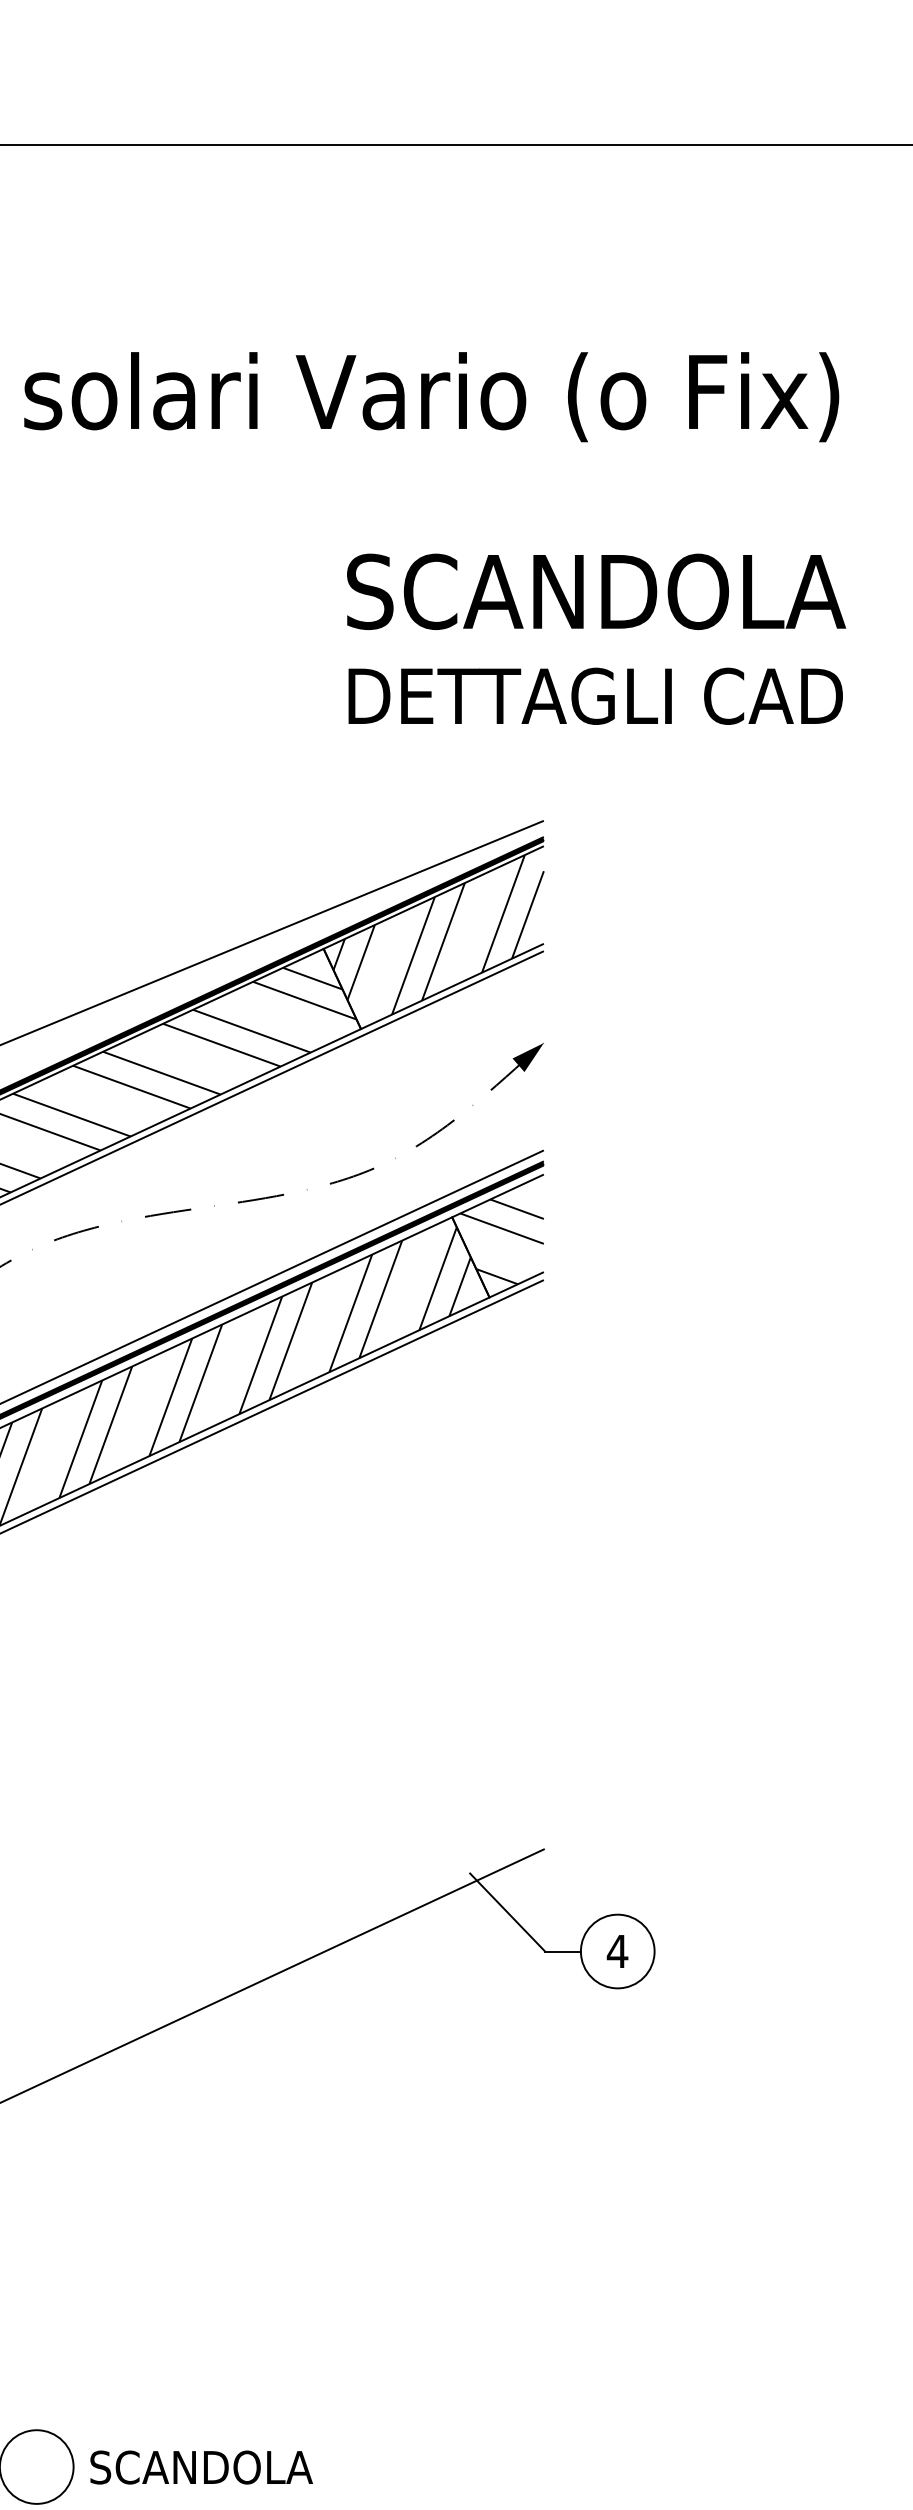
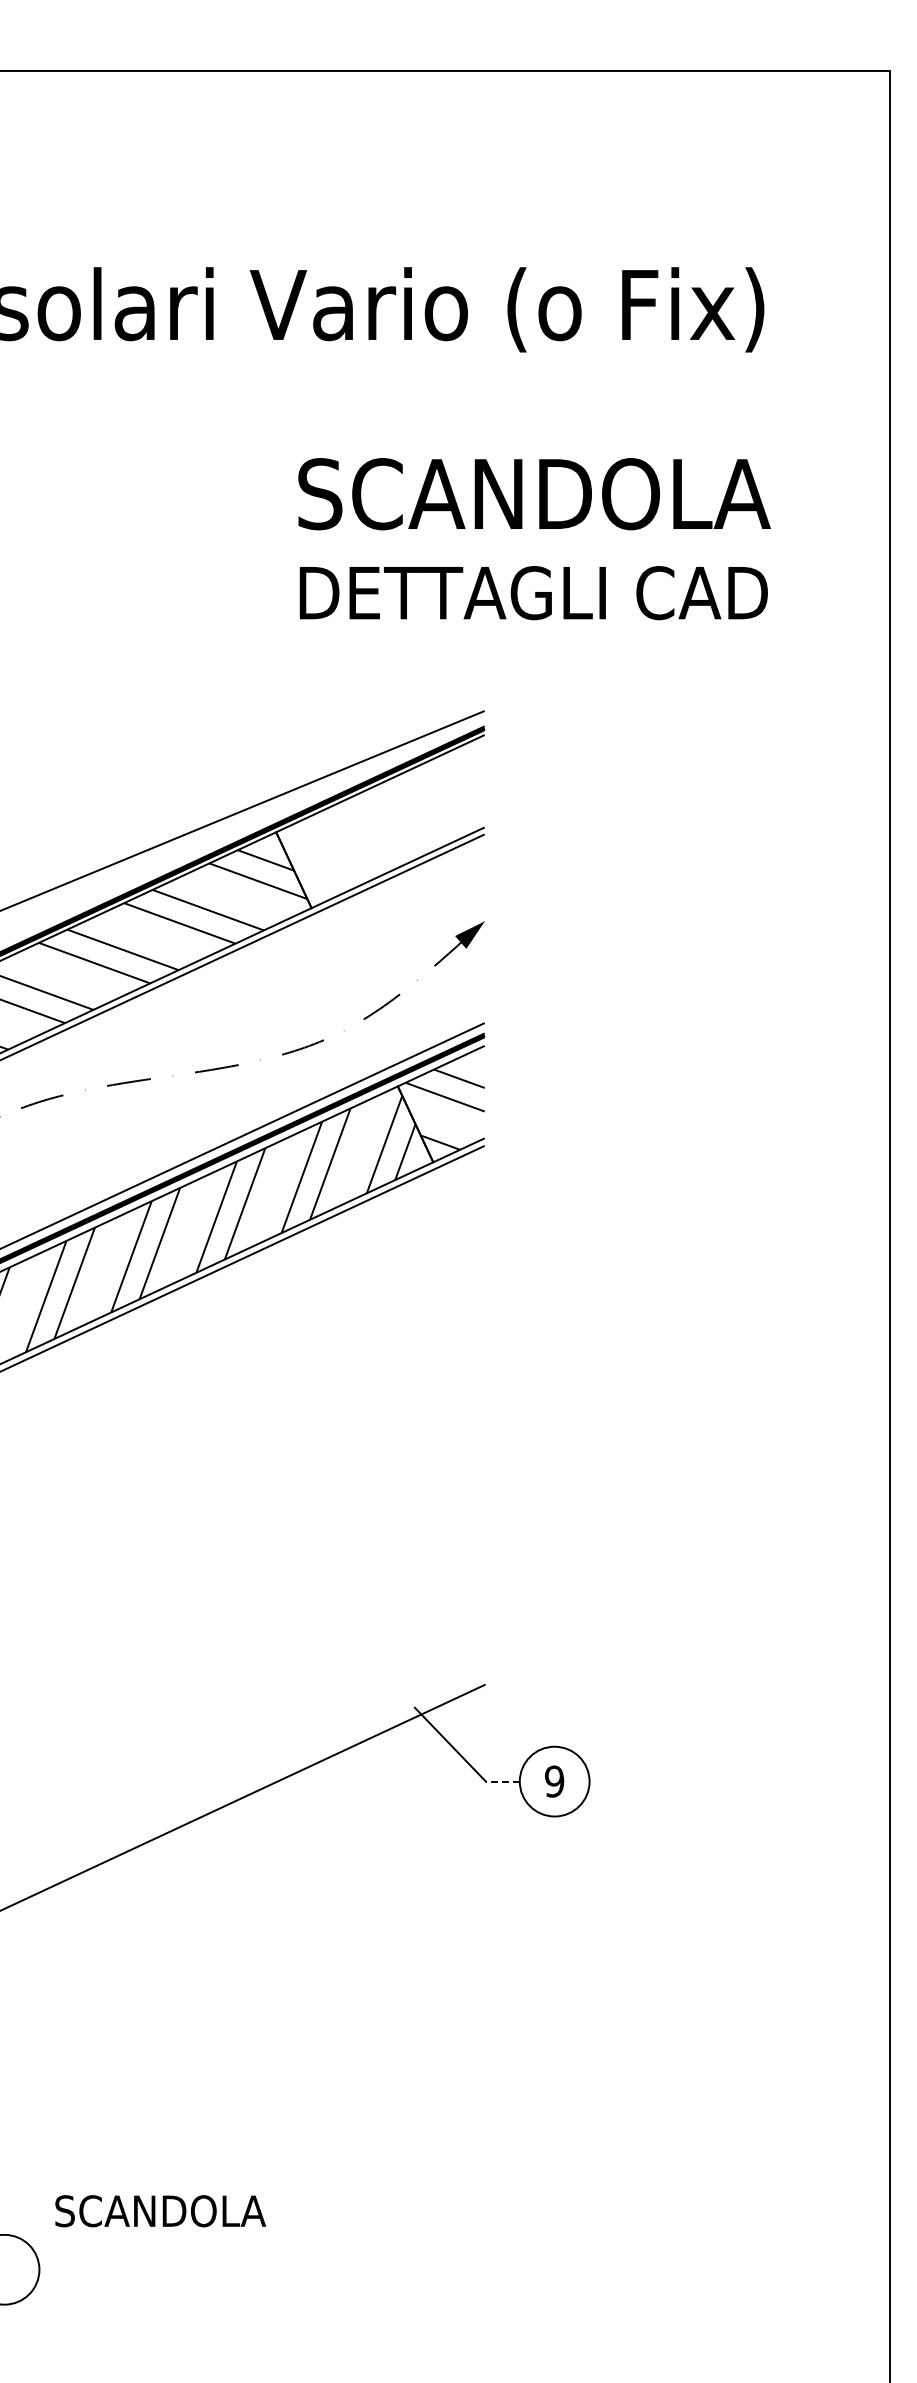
hatch: (438, 934) -> (384, 818), removed
line: (562, 1951) -> (502, 1781), solid -> dashed
text: (617, 1951) -> (554, 1781), 4 -> 9
text: (201, 2467) -> (160, 2211), moved

